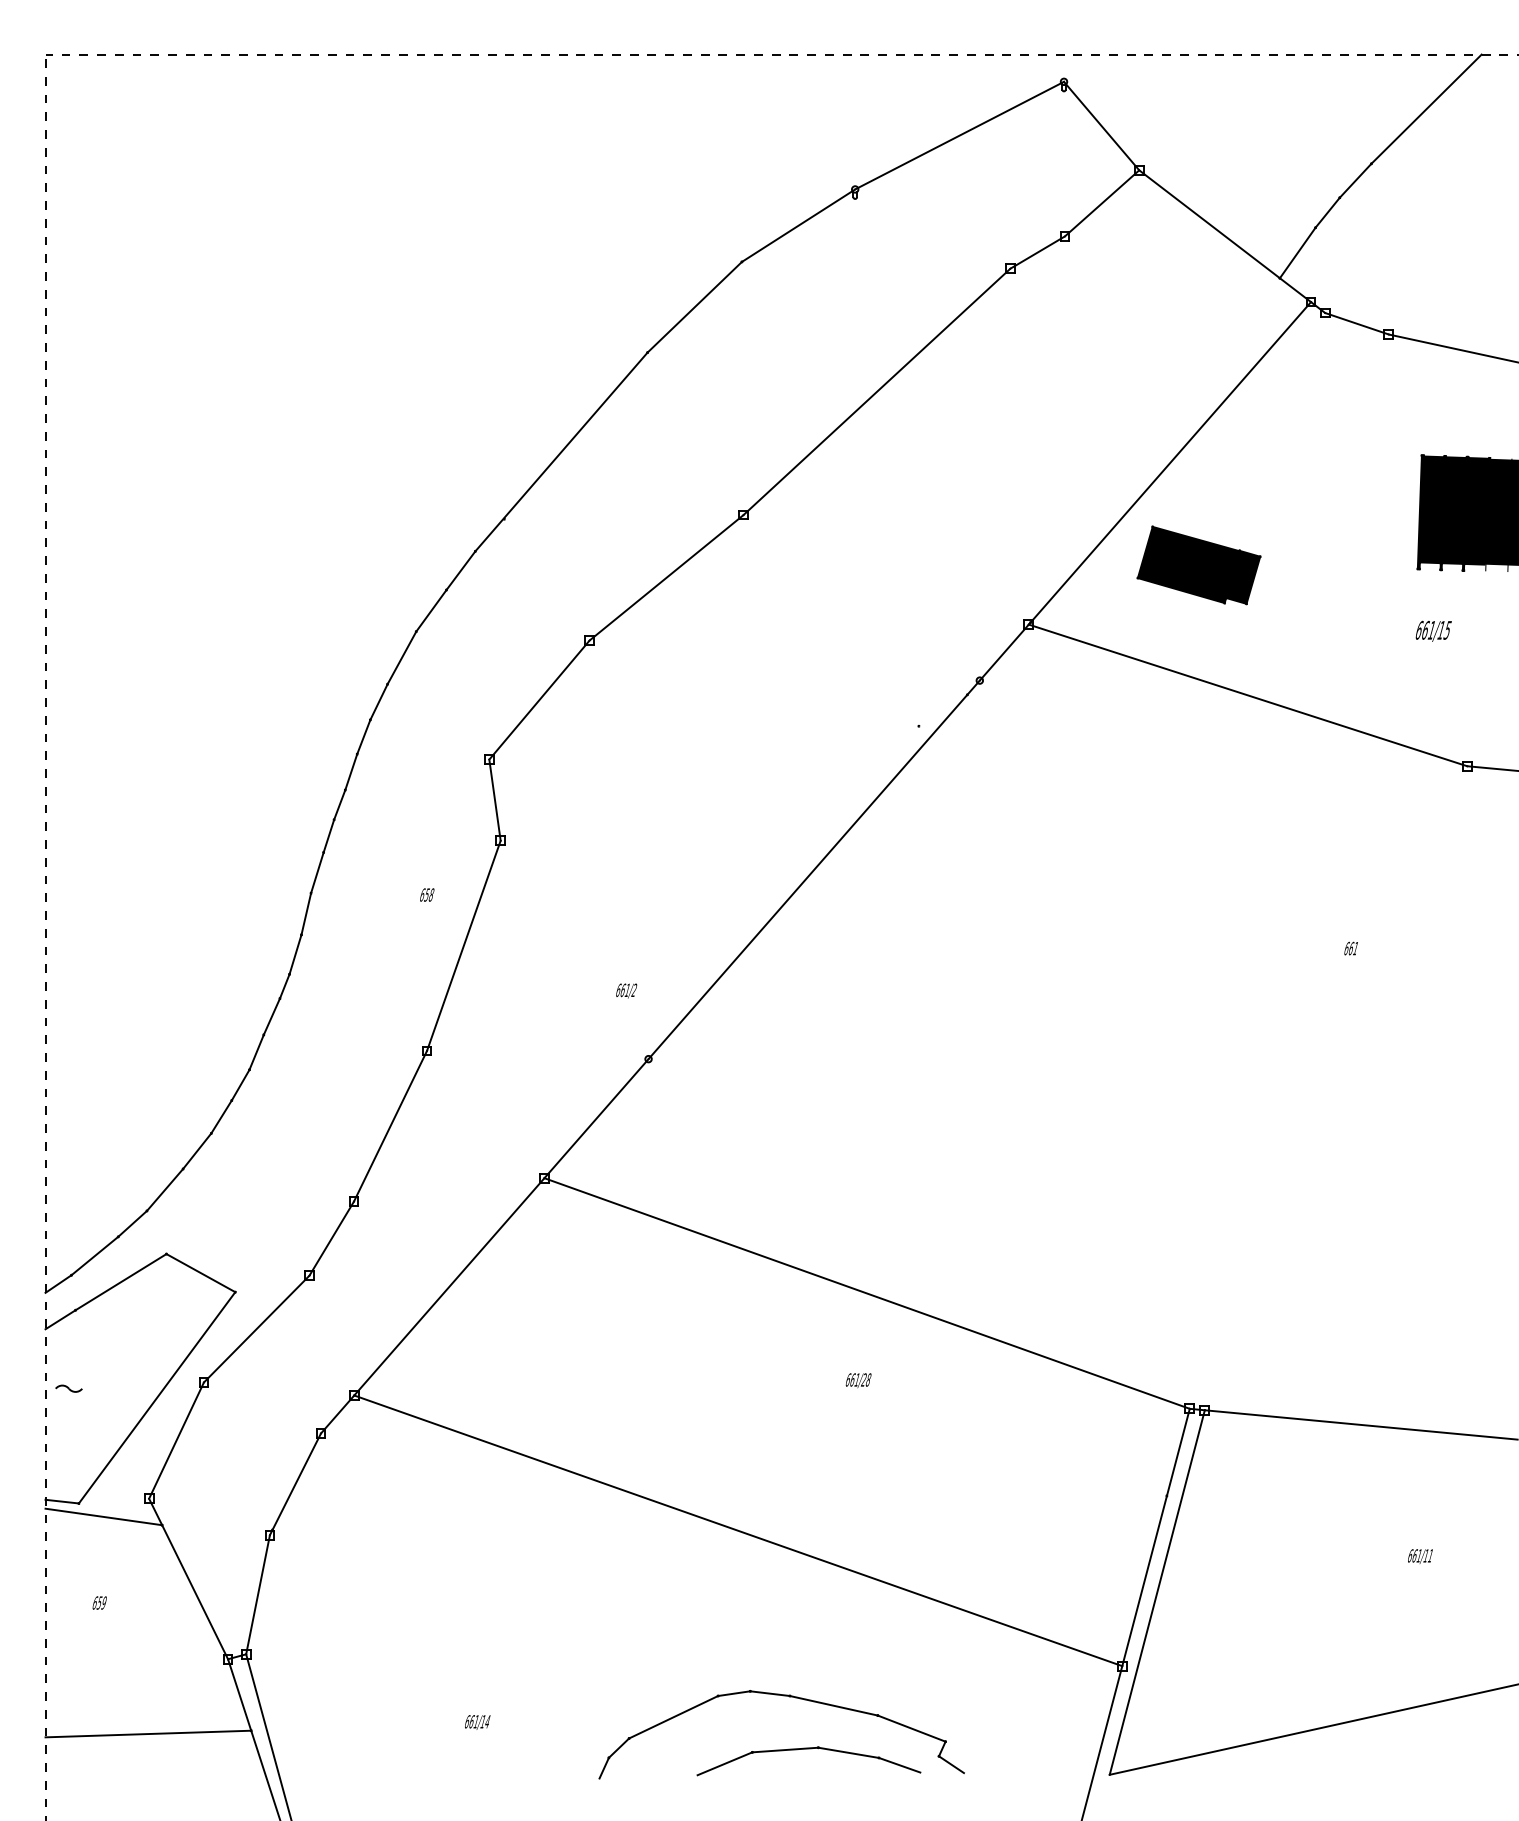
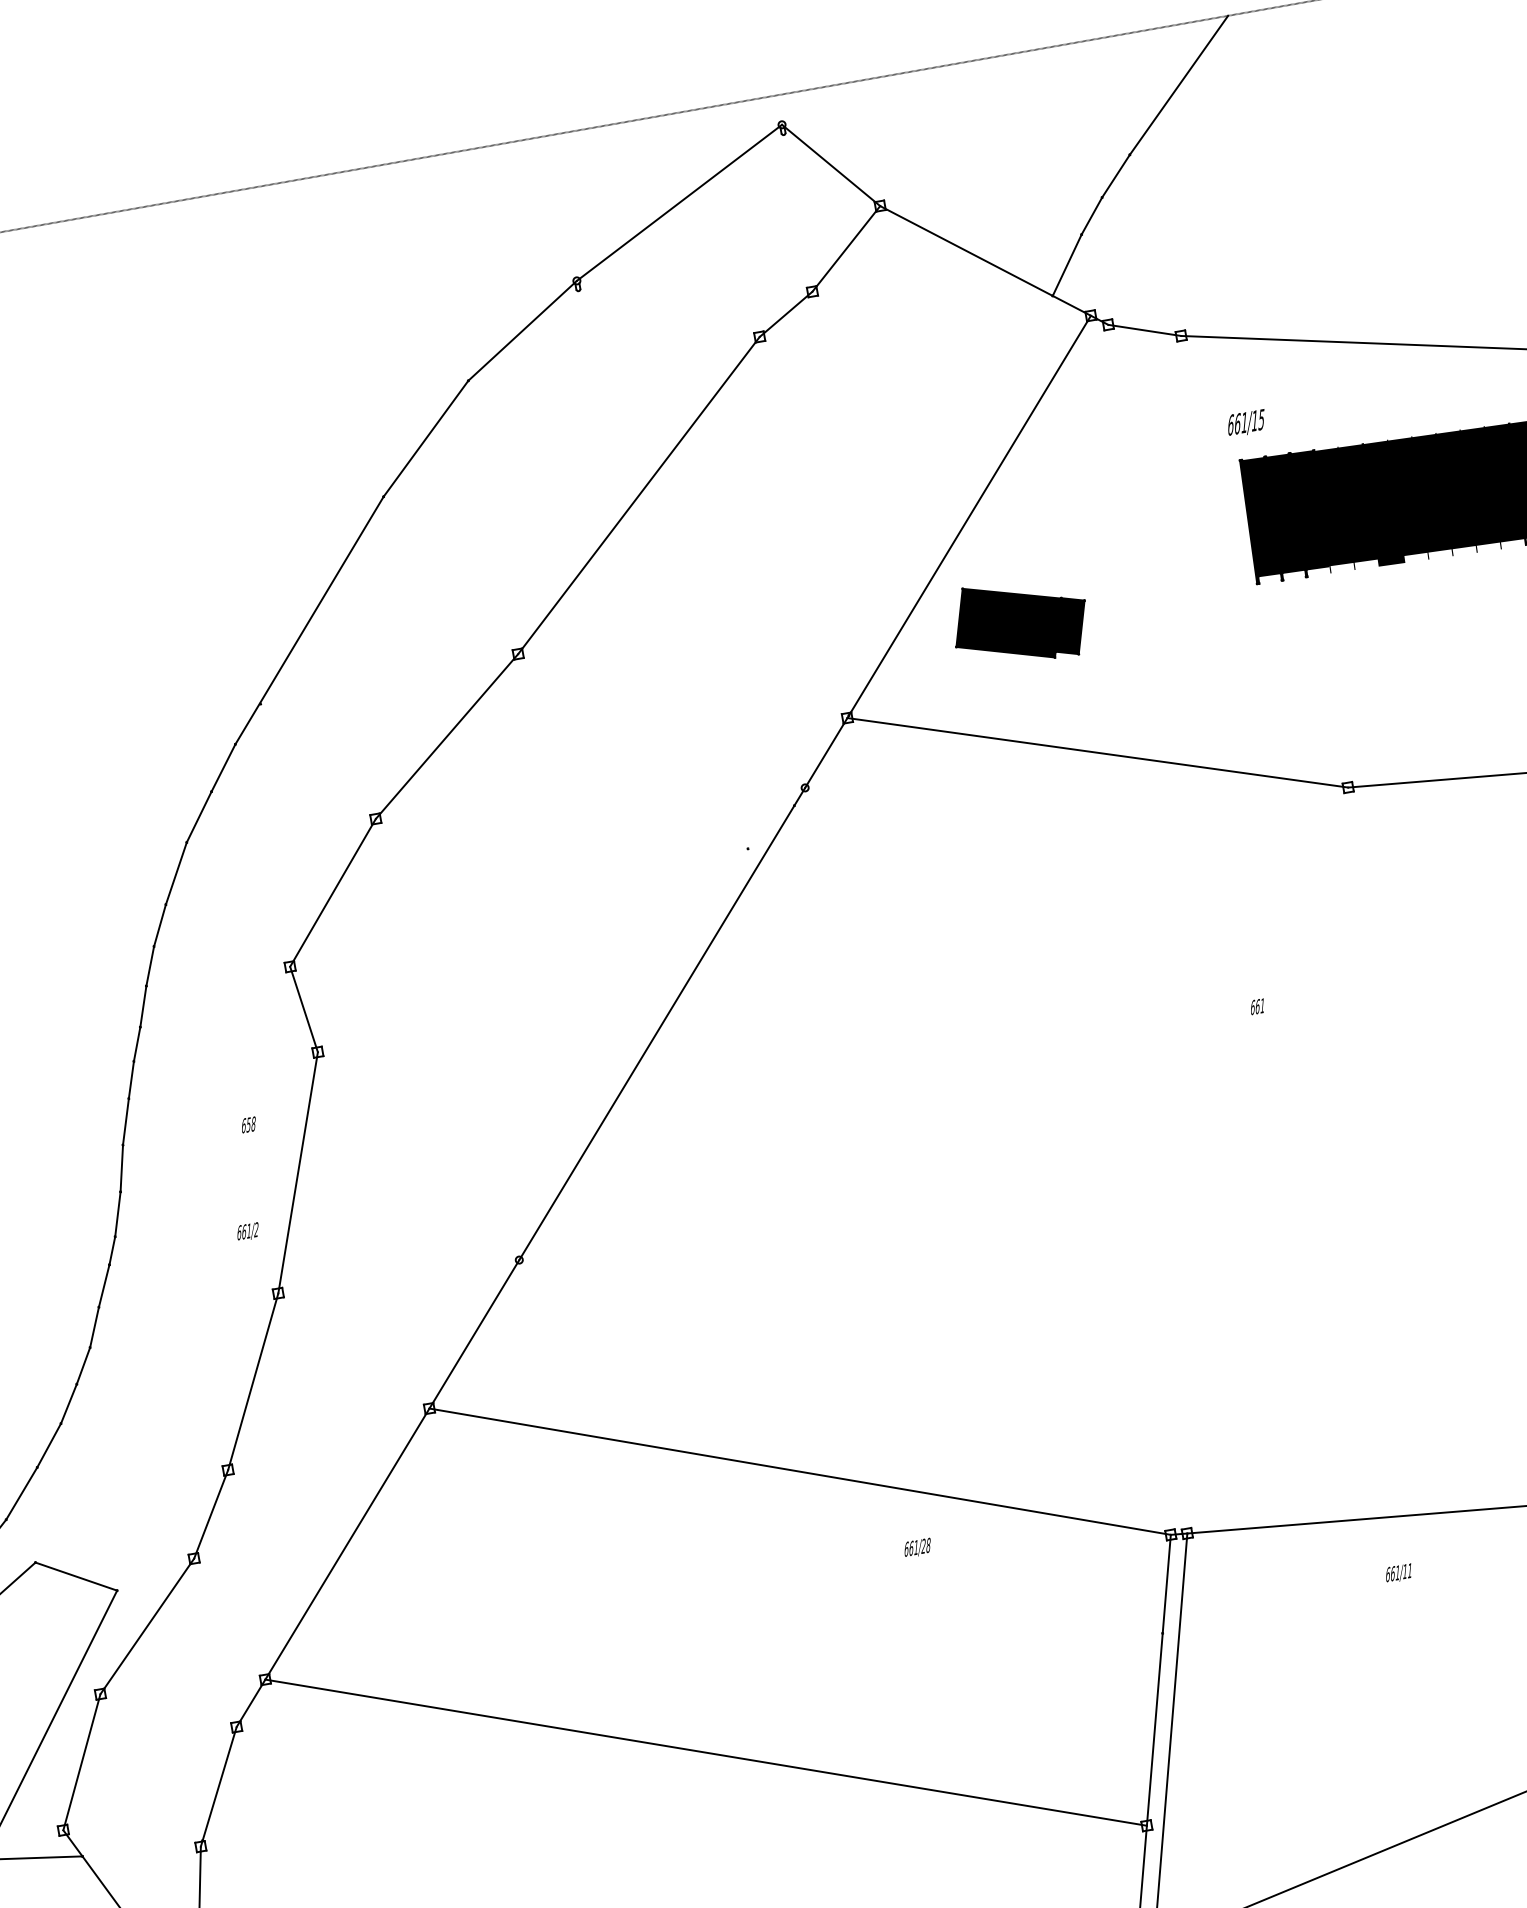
text: (1433, 630) -> (1246, 422), moved
text: (626, 990) -> (247, 1231), moved
text: (858, 1380) -> (917, 1547), moved
text: (1420, 1556) -> (1399, 1573), moved

